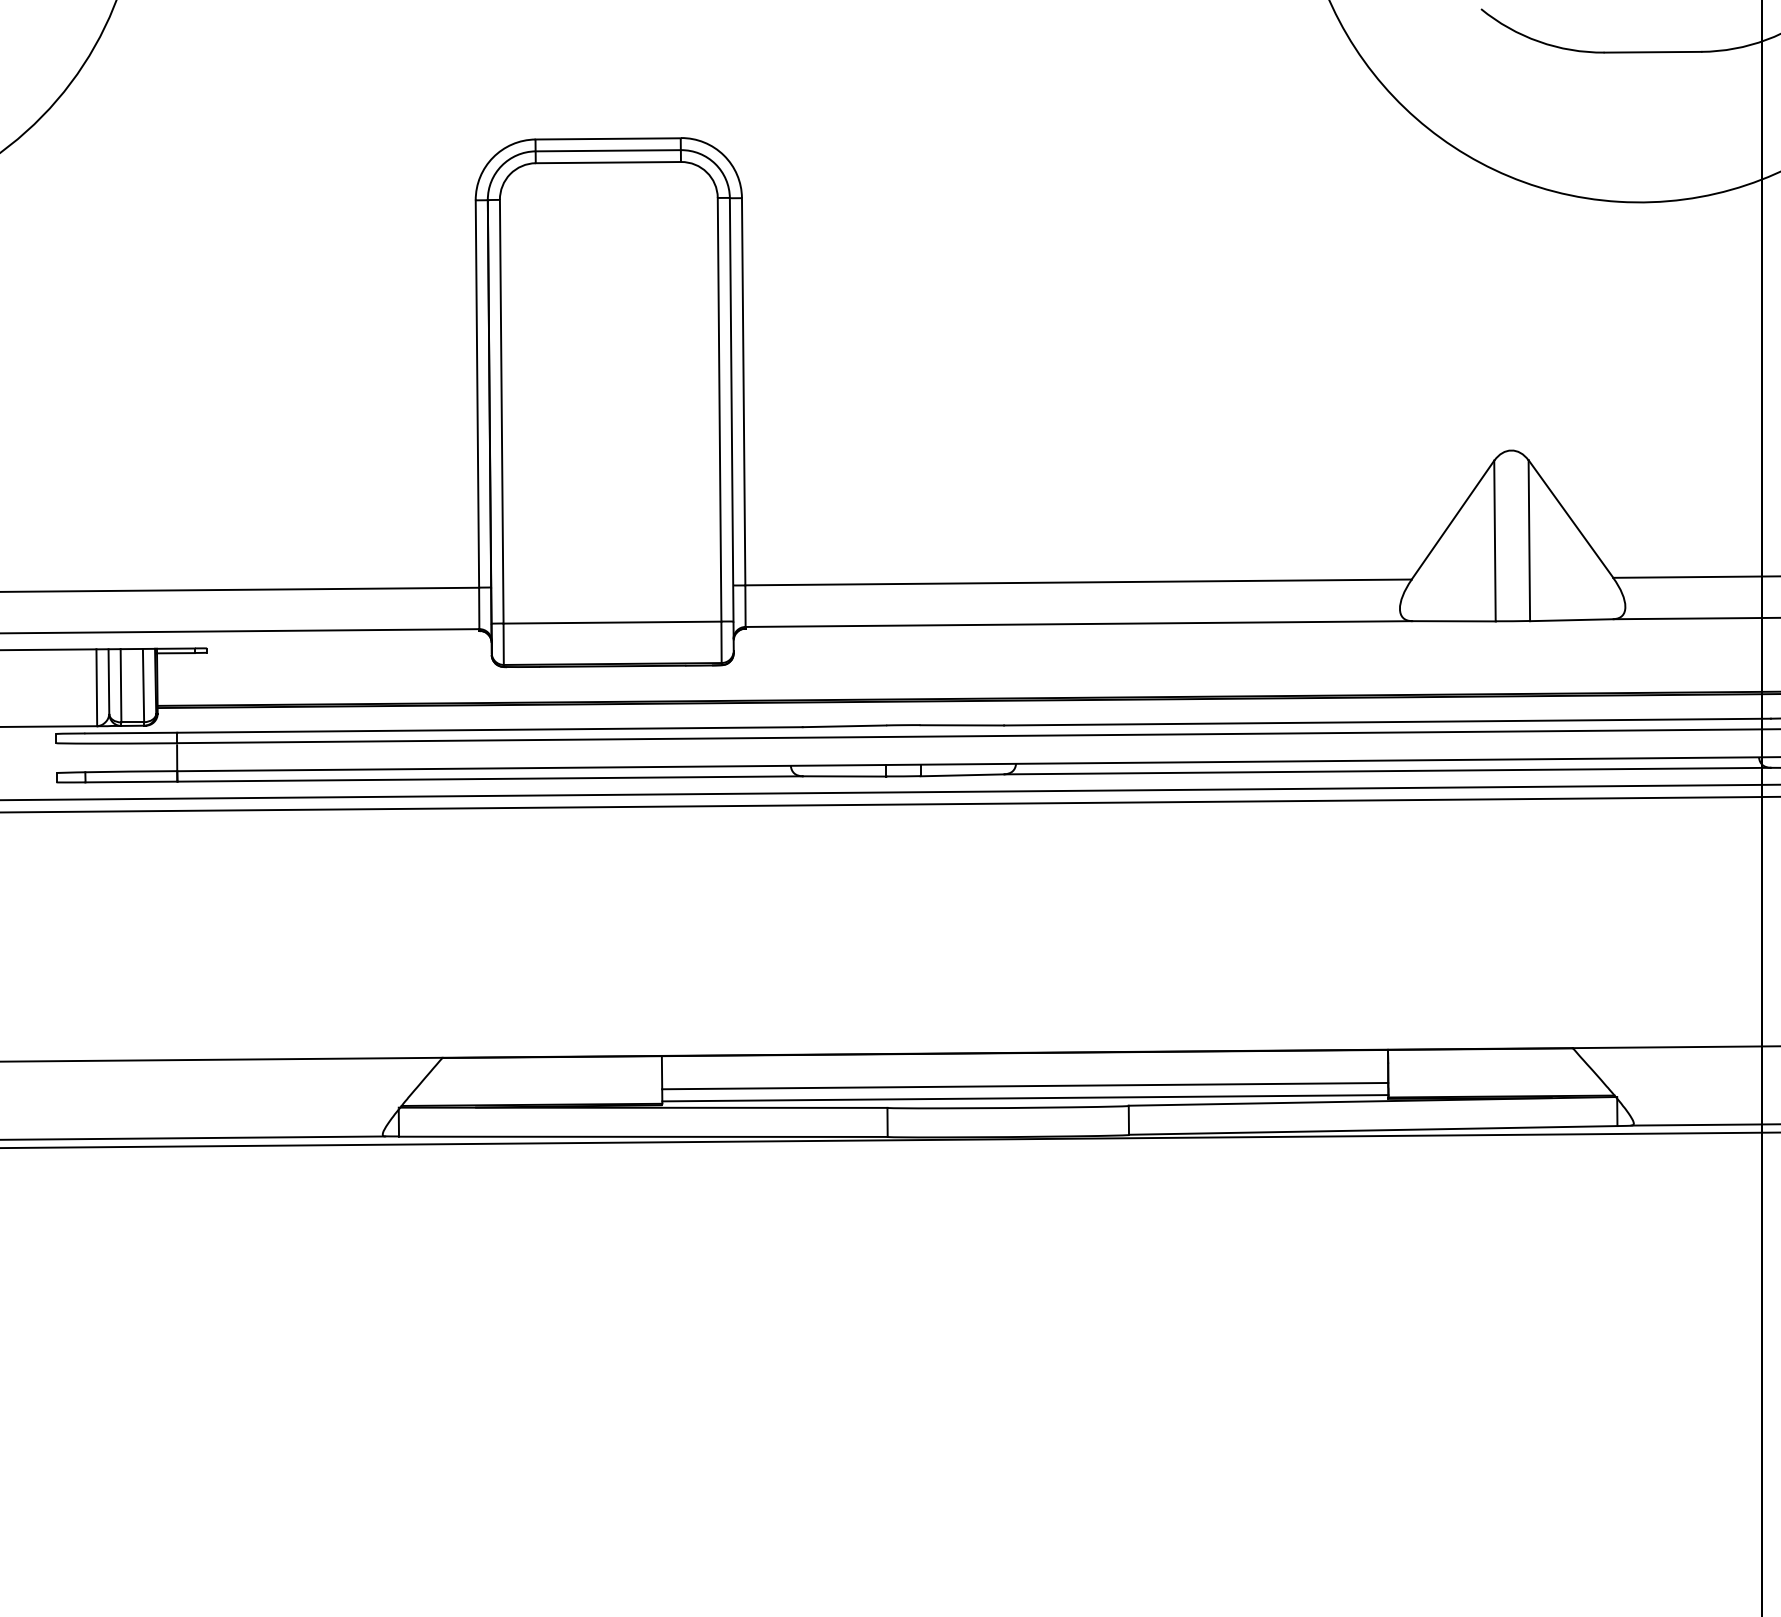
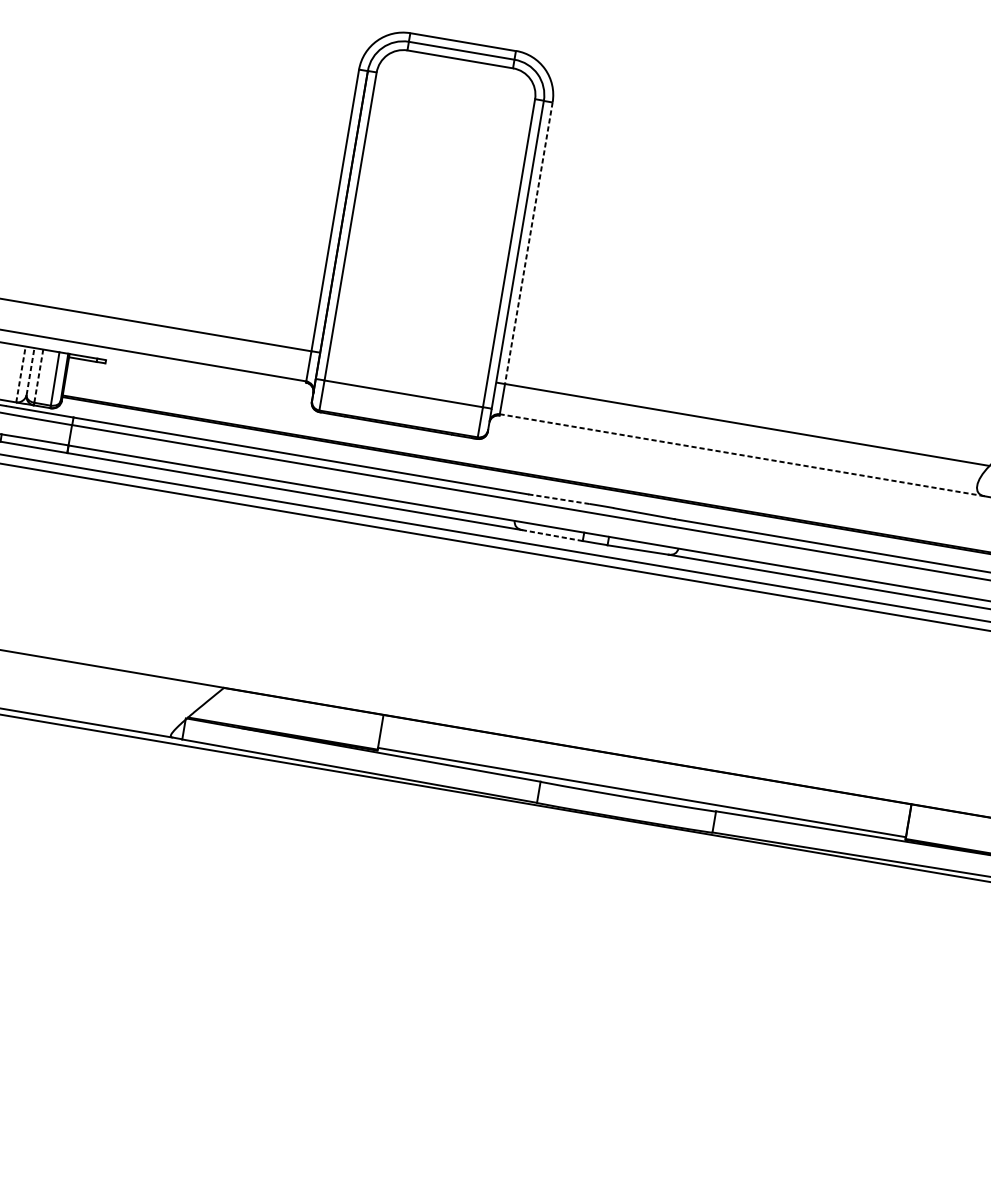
line: (743, 391) -> (528, 243), solid -> dashed
line: (1078, 624) -> (741, 455), solid -> dashed
line: (108, 681) -> (30, 371), solid -> dashed
line: (121, 685) -> (39, 376), solid -> dashed
line: (96, 687) -> (20, 374), solid -> dashed
line: (844, 726) -> (558, 499), solid -> dashed
line: (844, 776) -> (552, 535), solid -> dashed
line: (1025, 1085) -> (643, 783), removed

